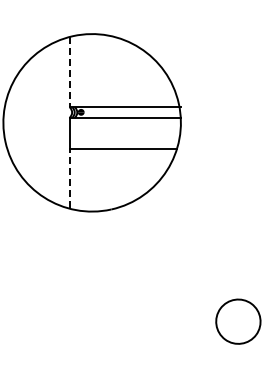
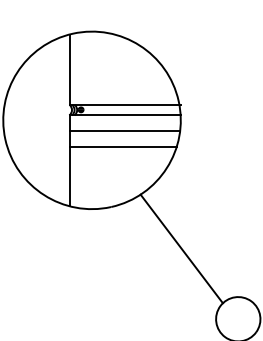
line: (69, 72) -> (69, 70), dashed -> solid
line: (124, 133) -> (124, 131), added
line: (69, 178) -> (69, 176), dashed -> solid
line: (181, 251) -> (181, 249), added

